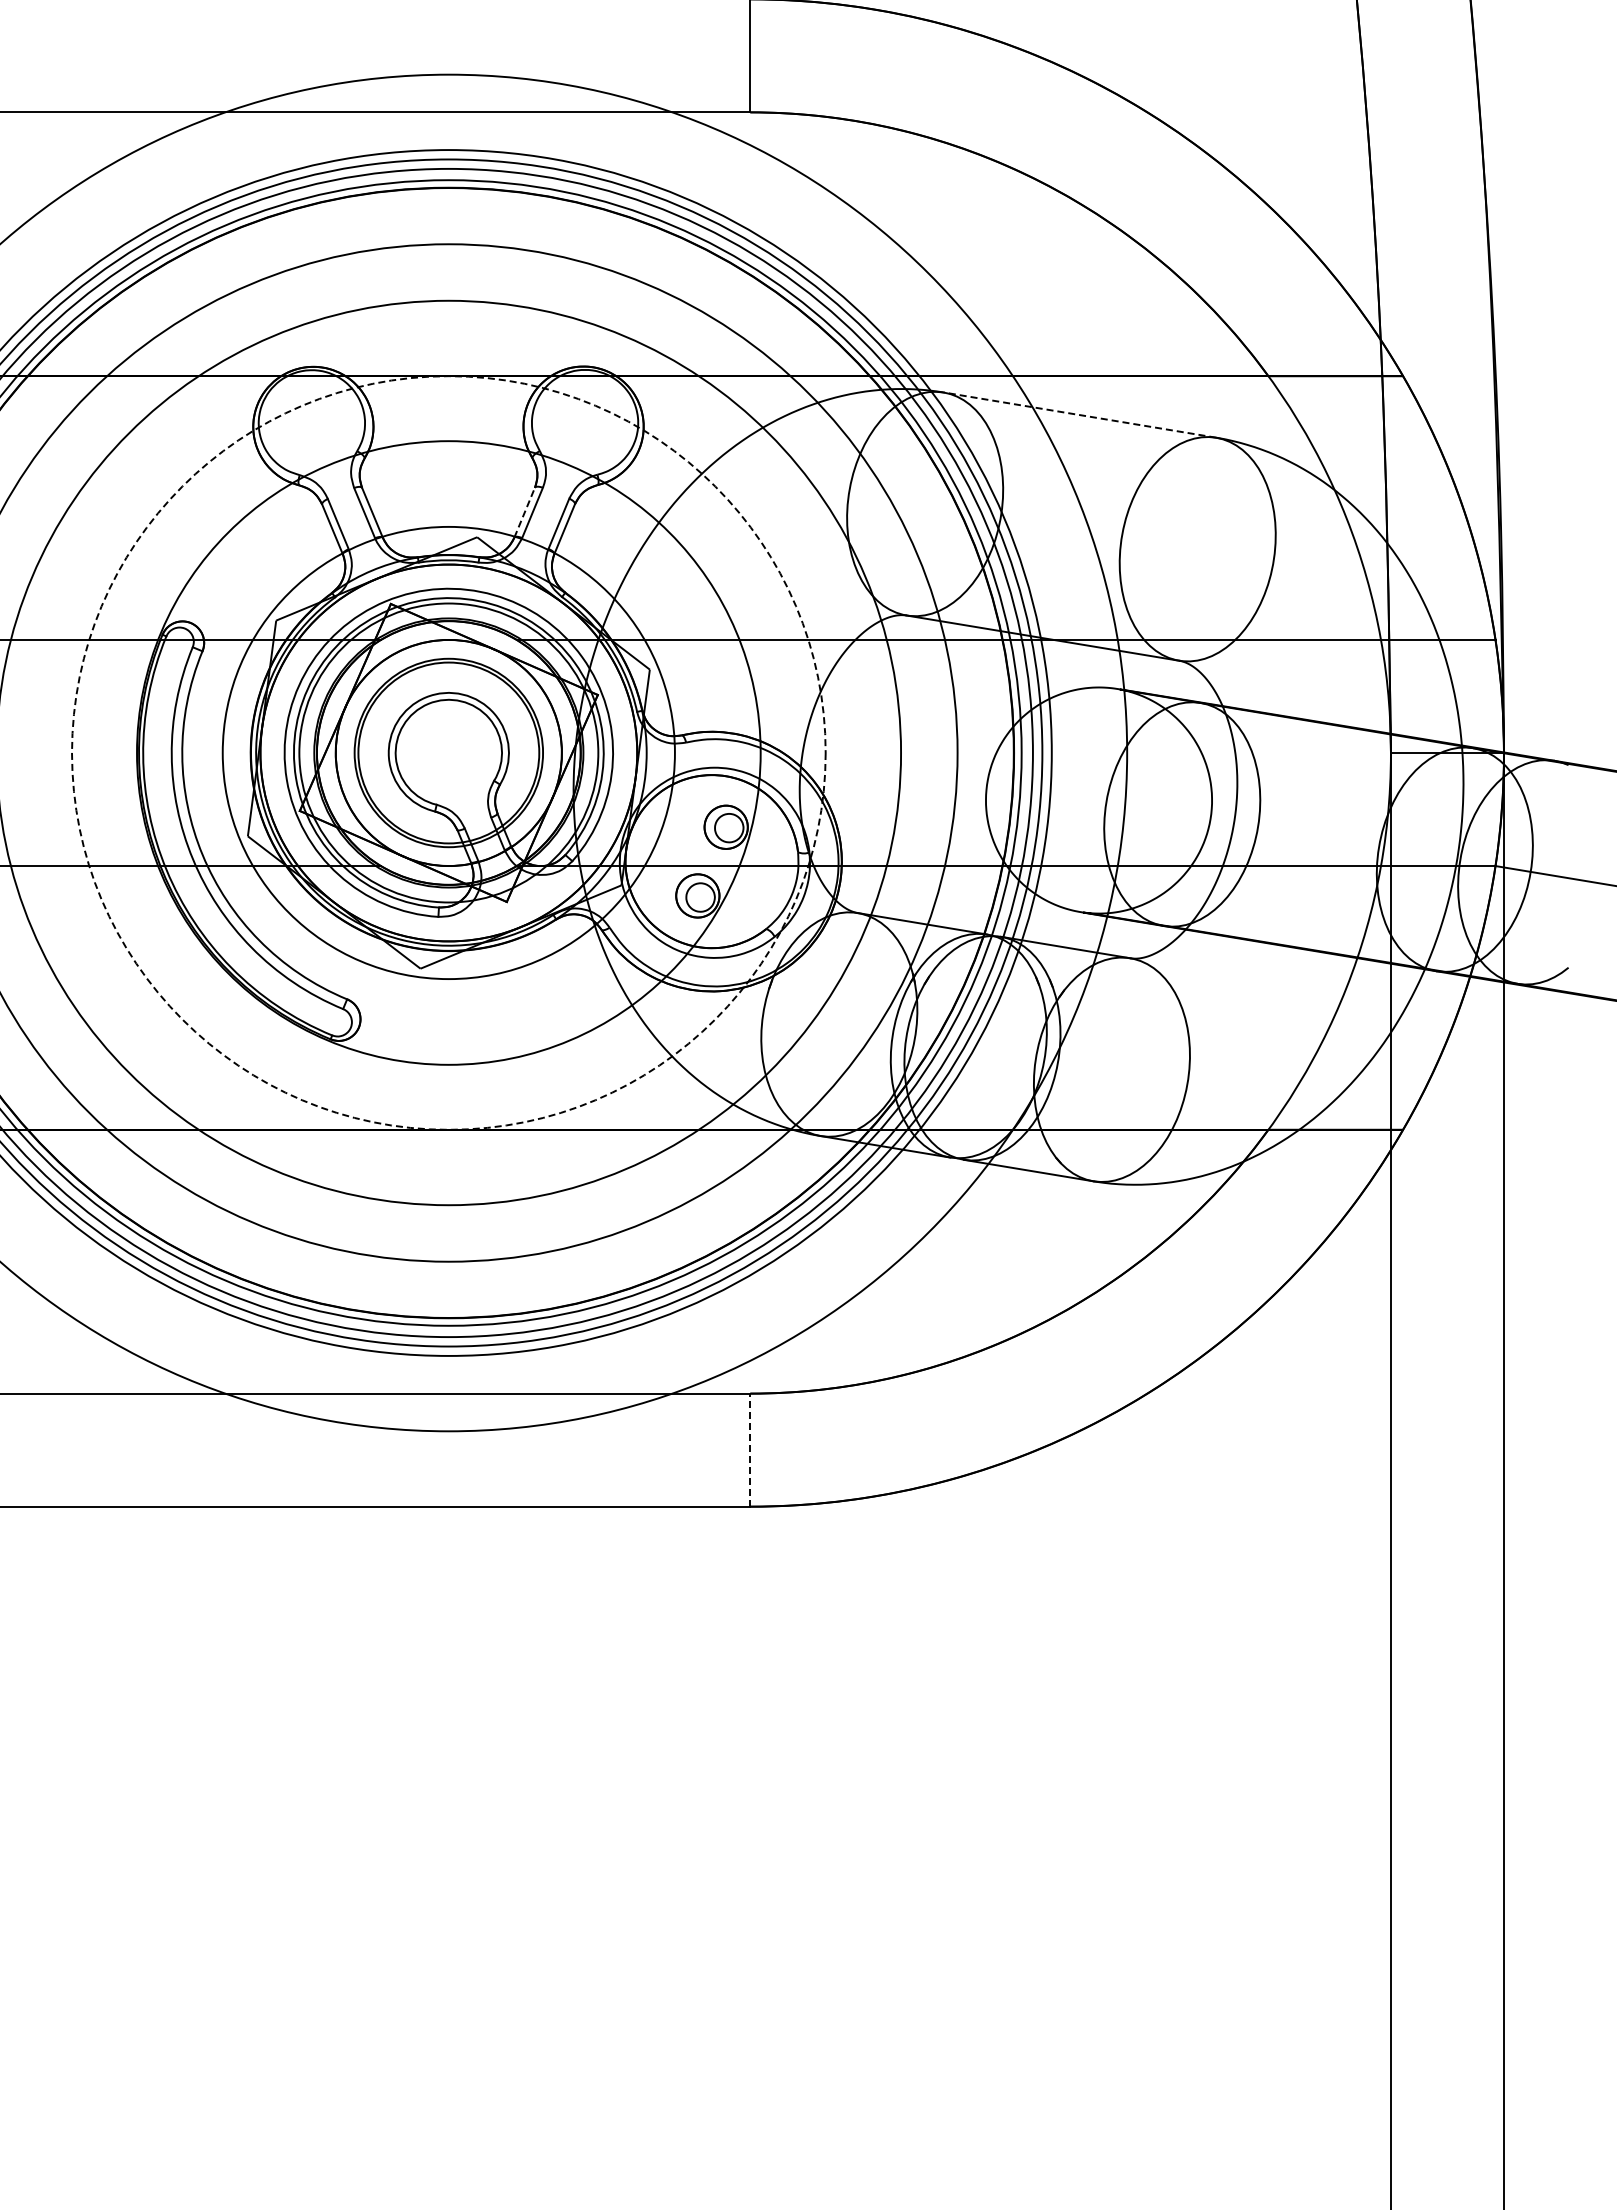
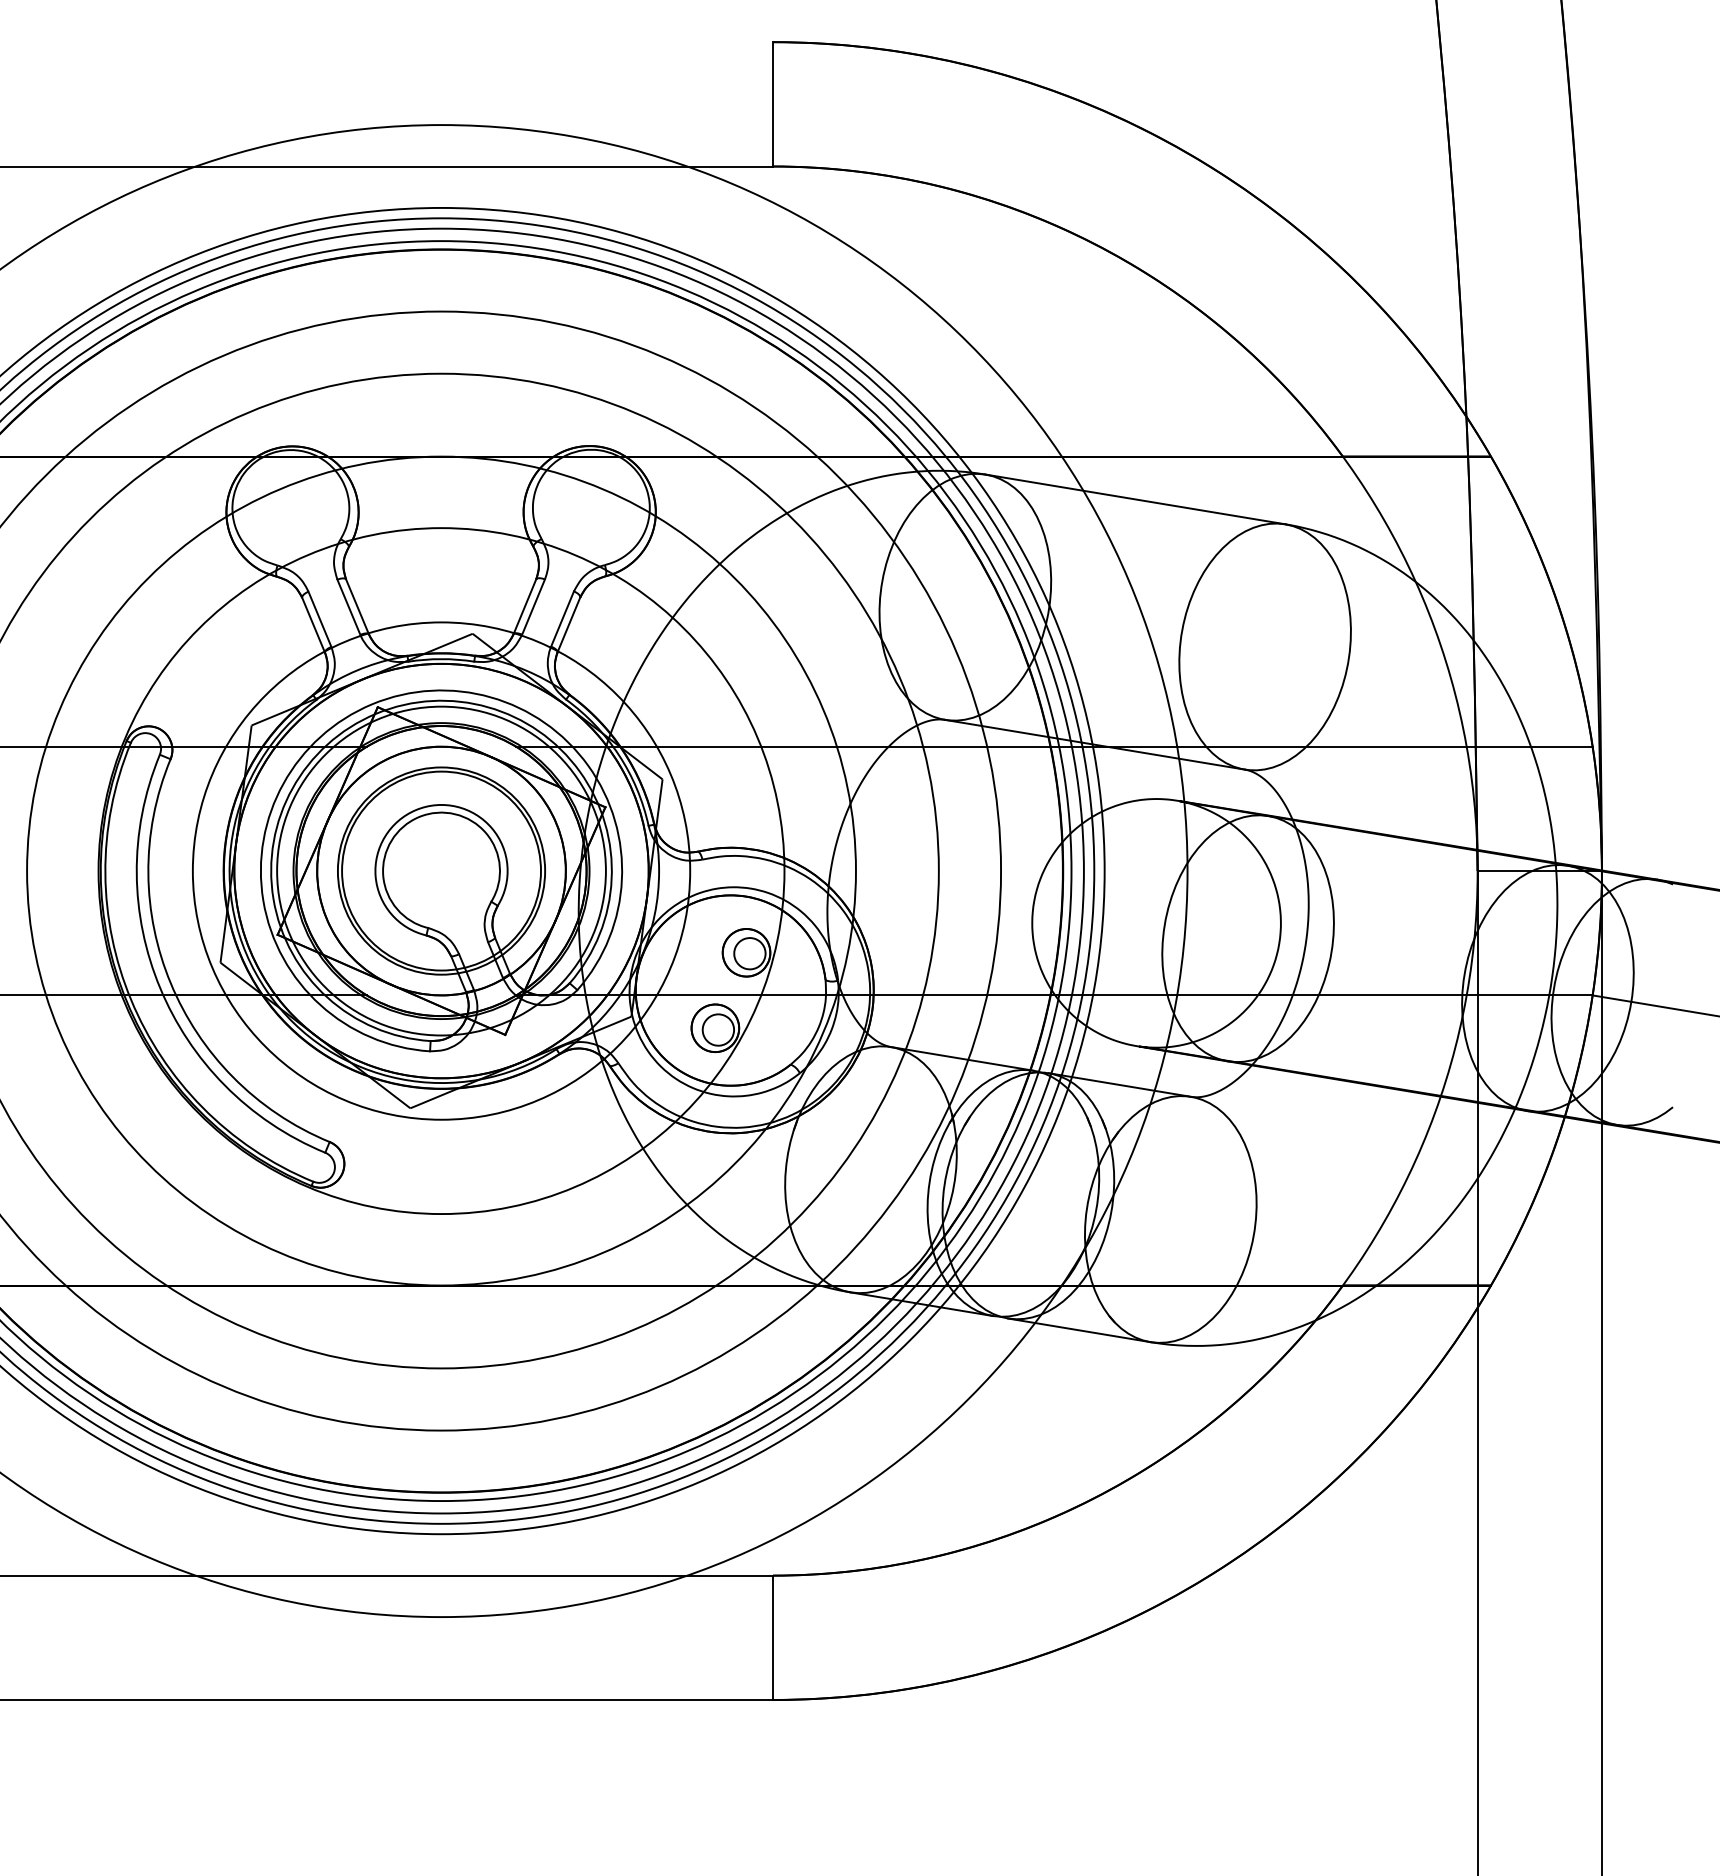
line: (1079, 415) -> (1135, 499), dashed -> solid
line: (524, 512) -> (524, 606), dashed -> solid
circle: (448, 752) -> (441, 870), dashed -> solid
line: (750, 1450) -> (773, 1638), dashed -> solid

